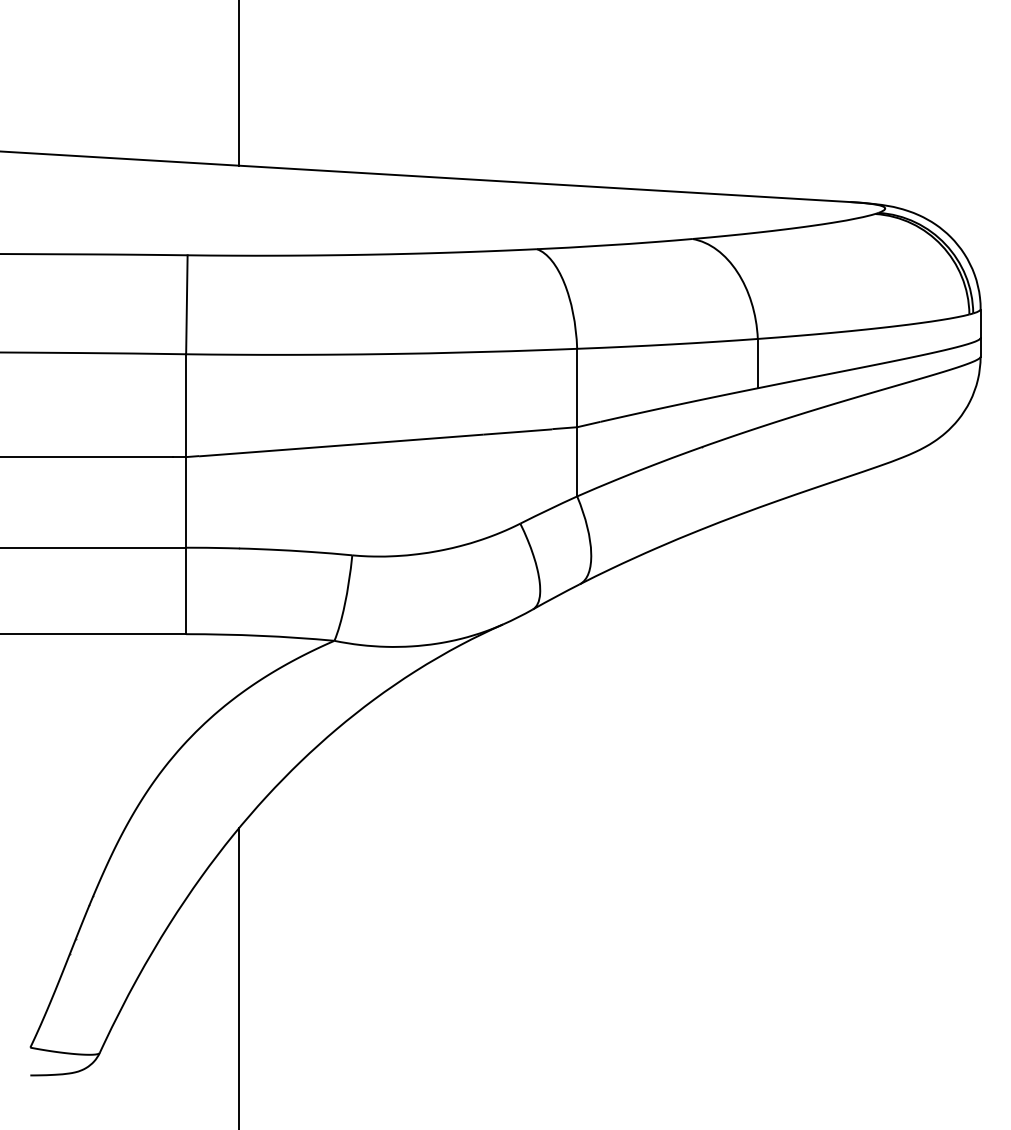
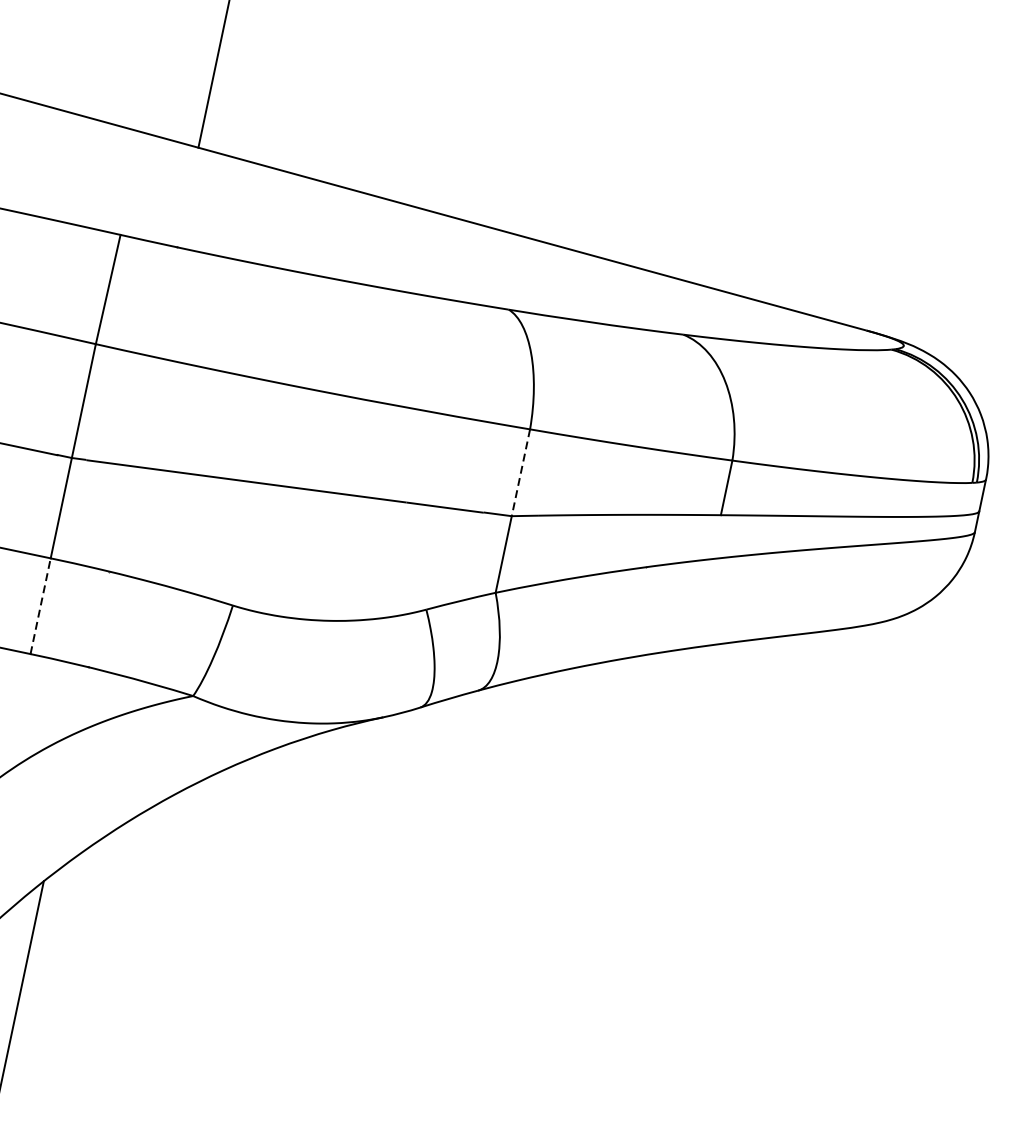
line: (577, 388) -> (521, 473), solid -> dashed
line: (186, 590) -> (41, 605), solid -> dashed

